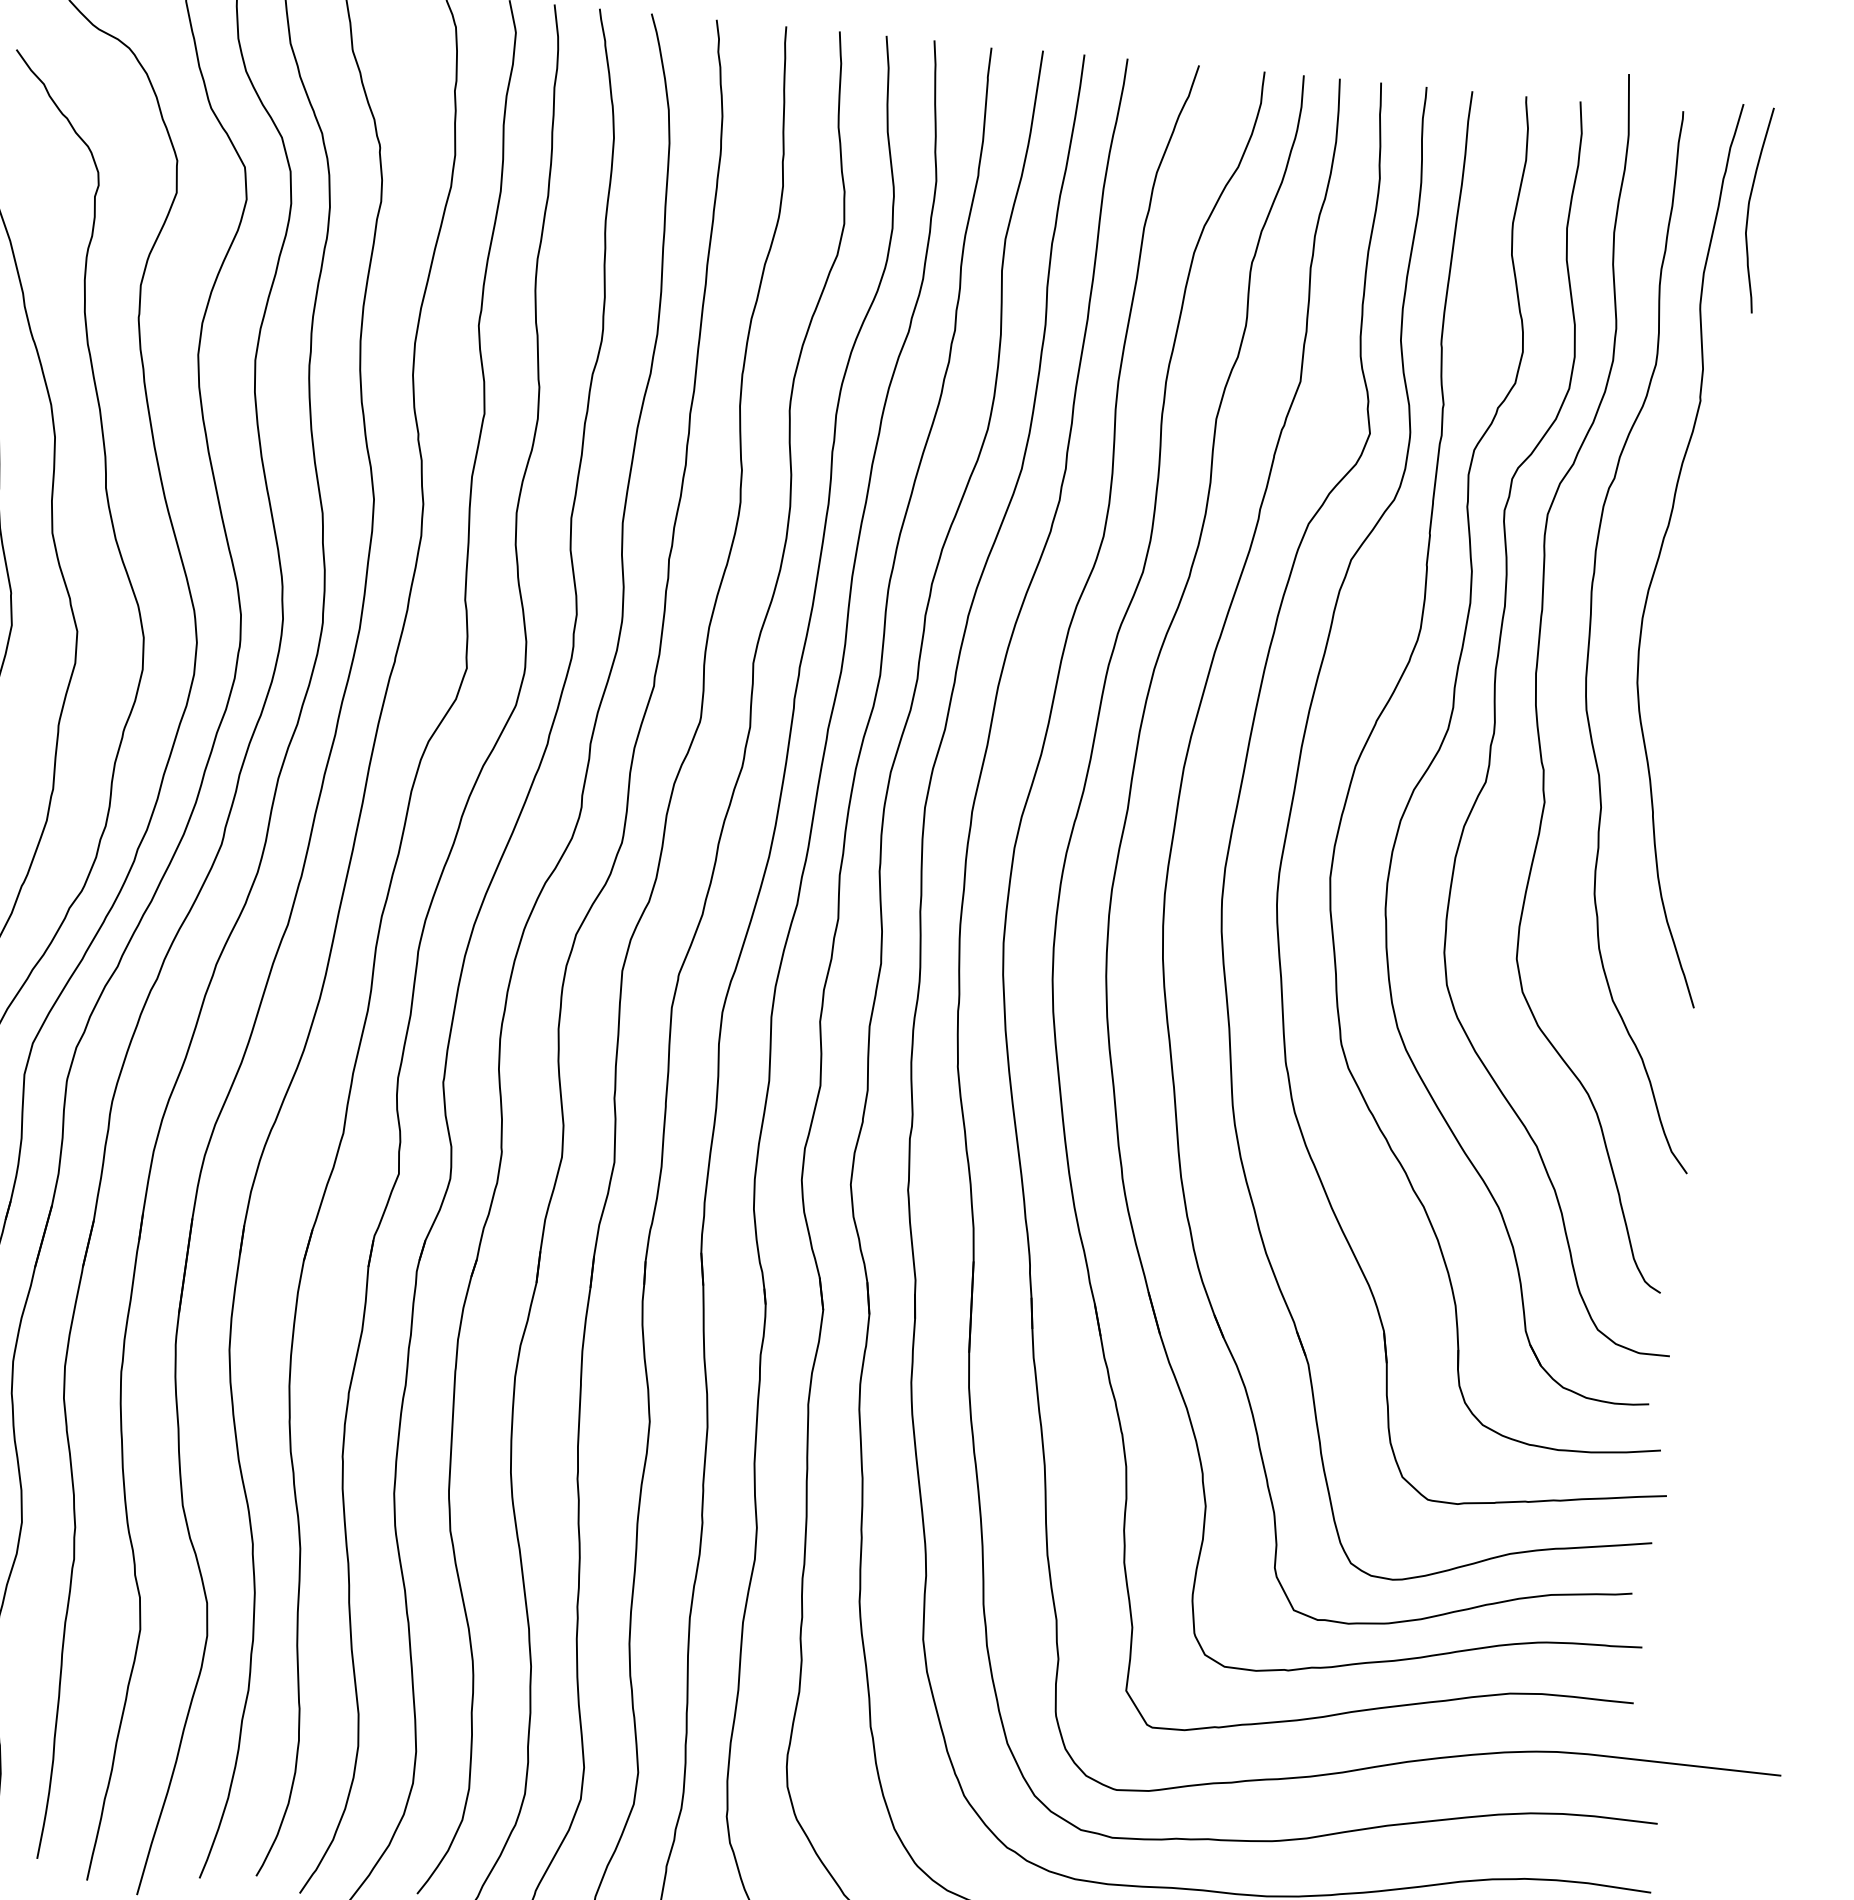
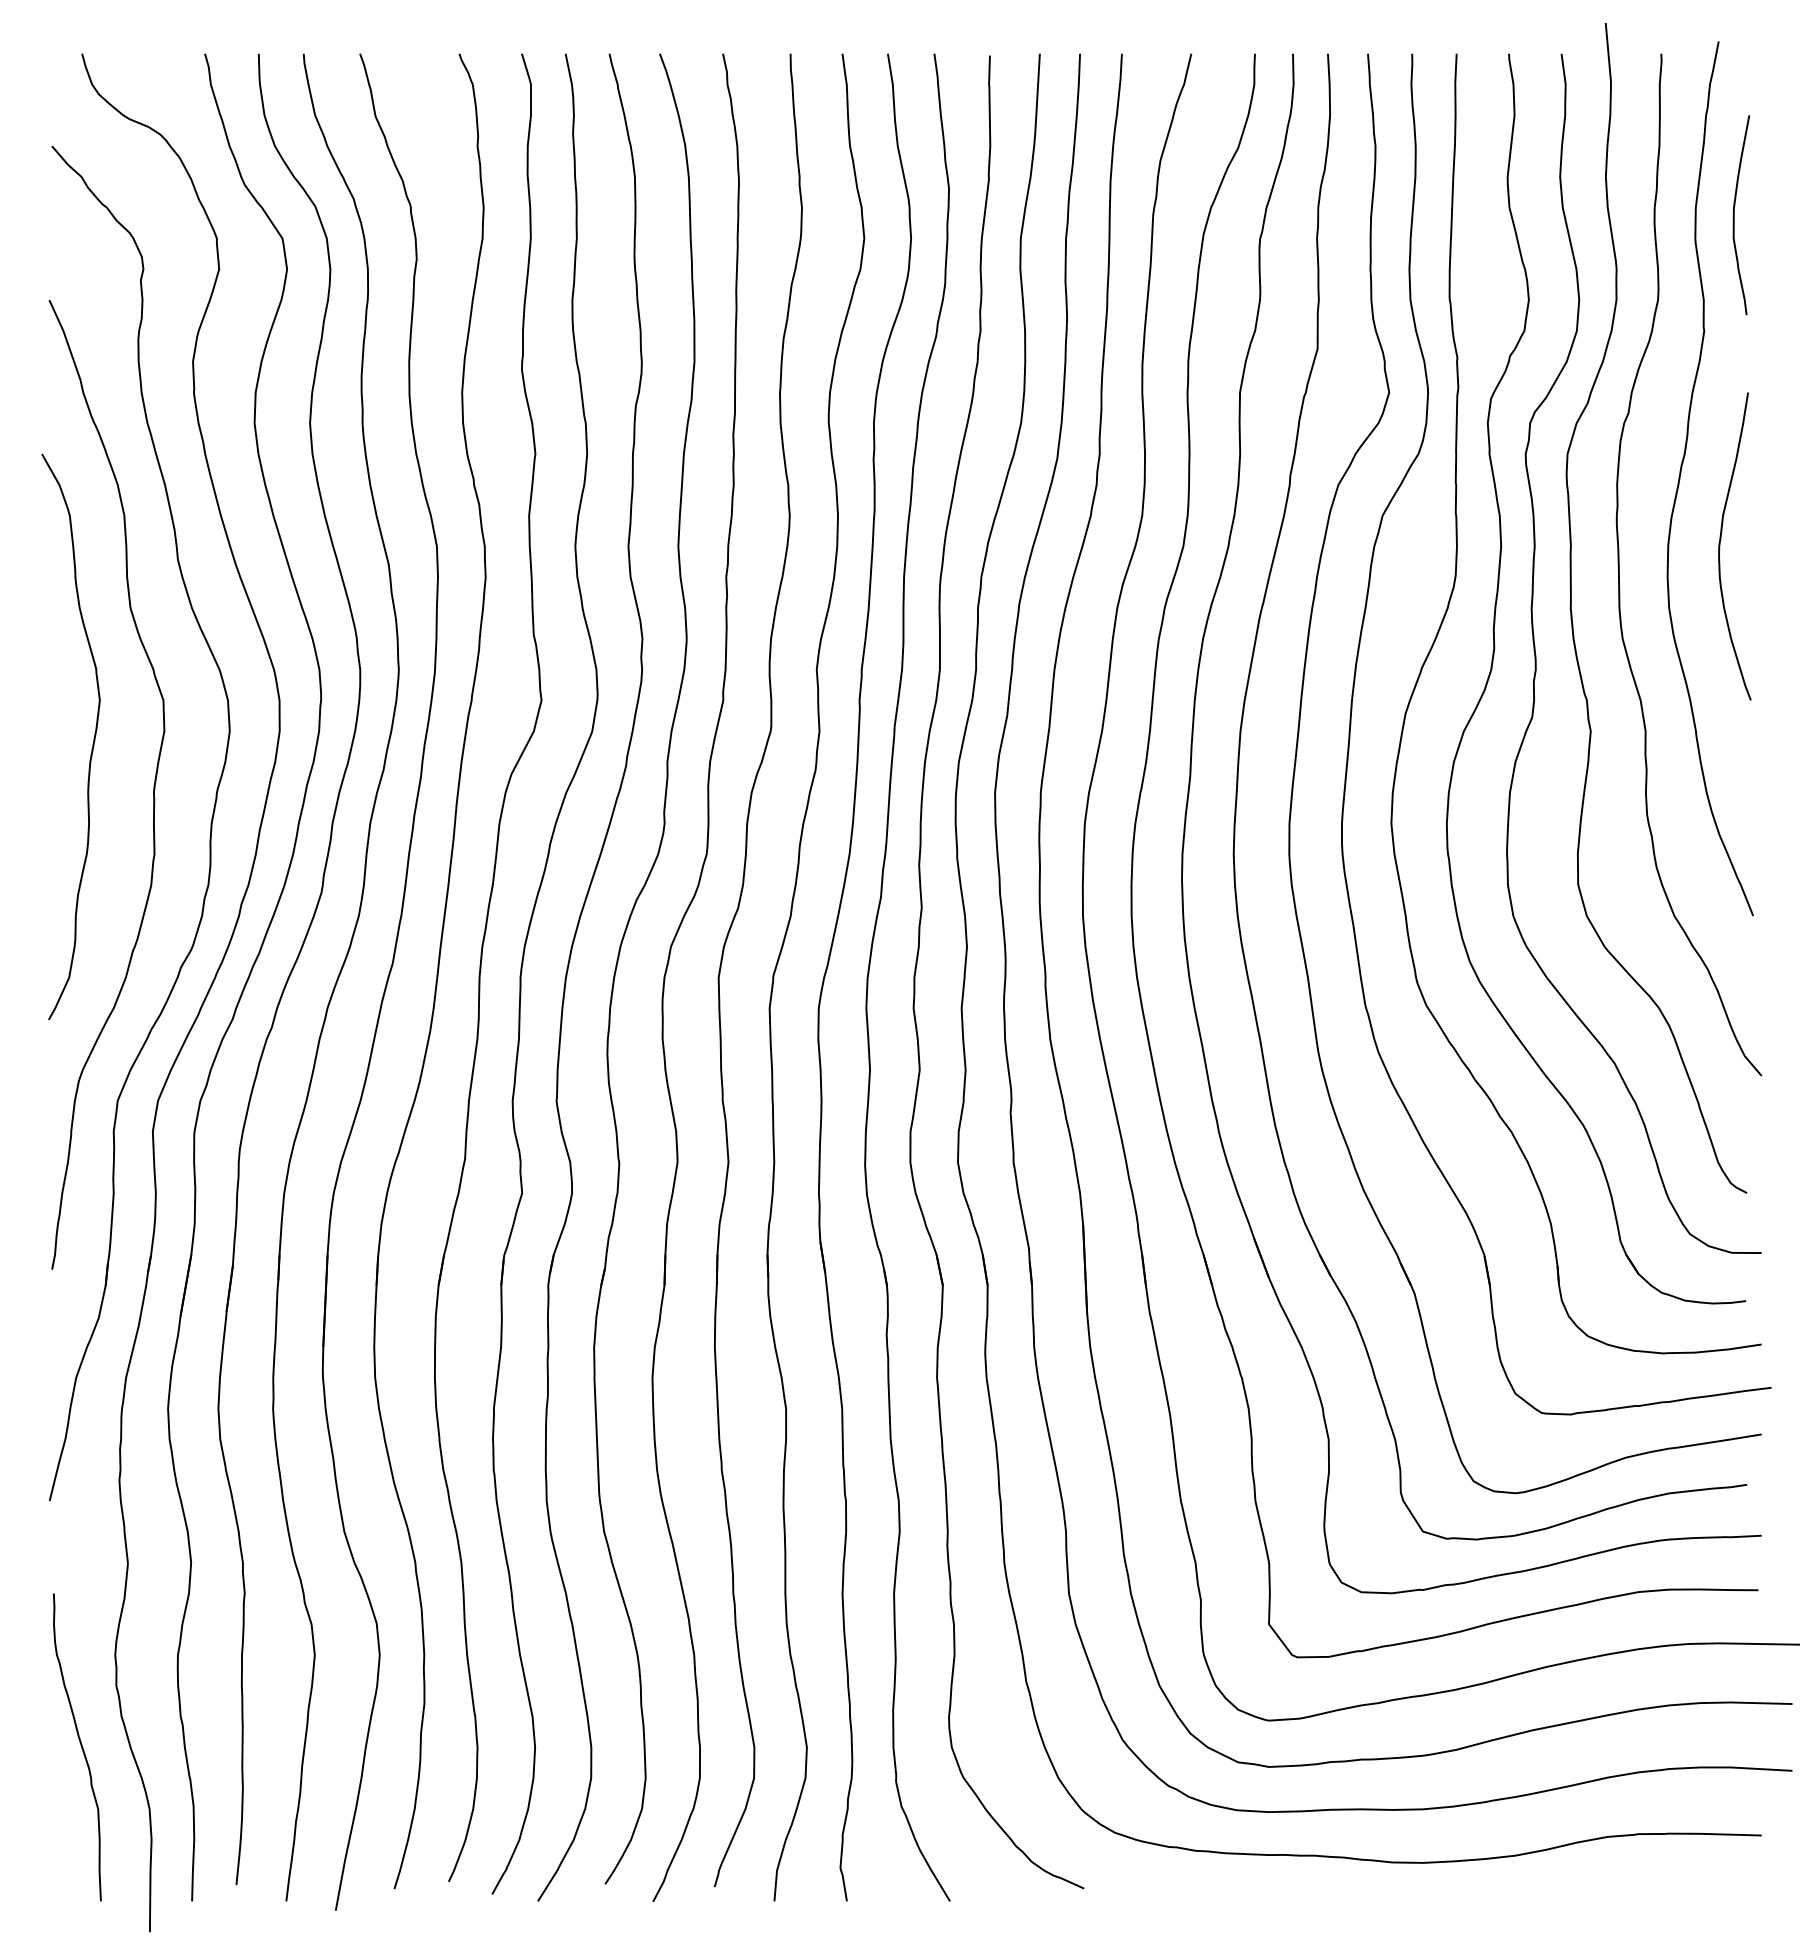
curve: (1749, 209) -> (1734, 215), moved
curve: (1696, 624) -> (1720, 546), added

